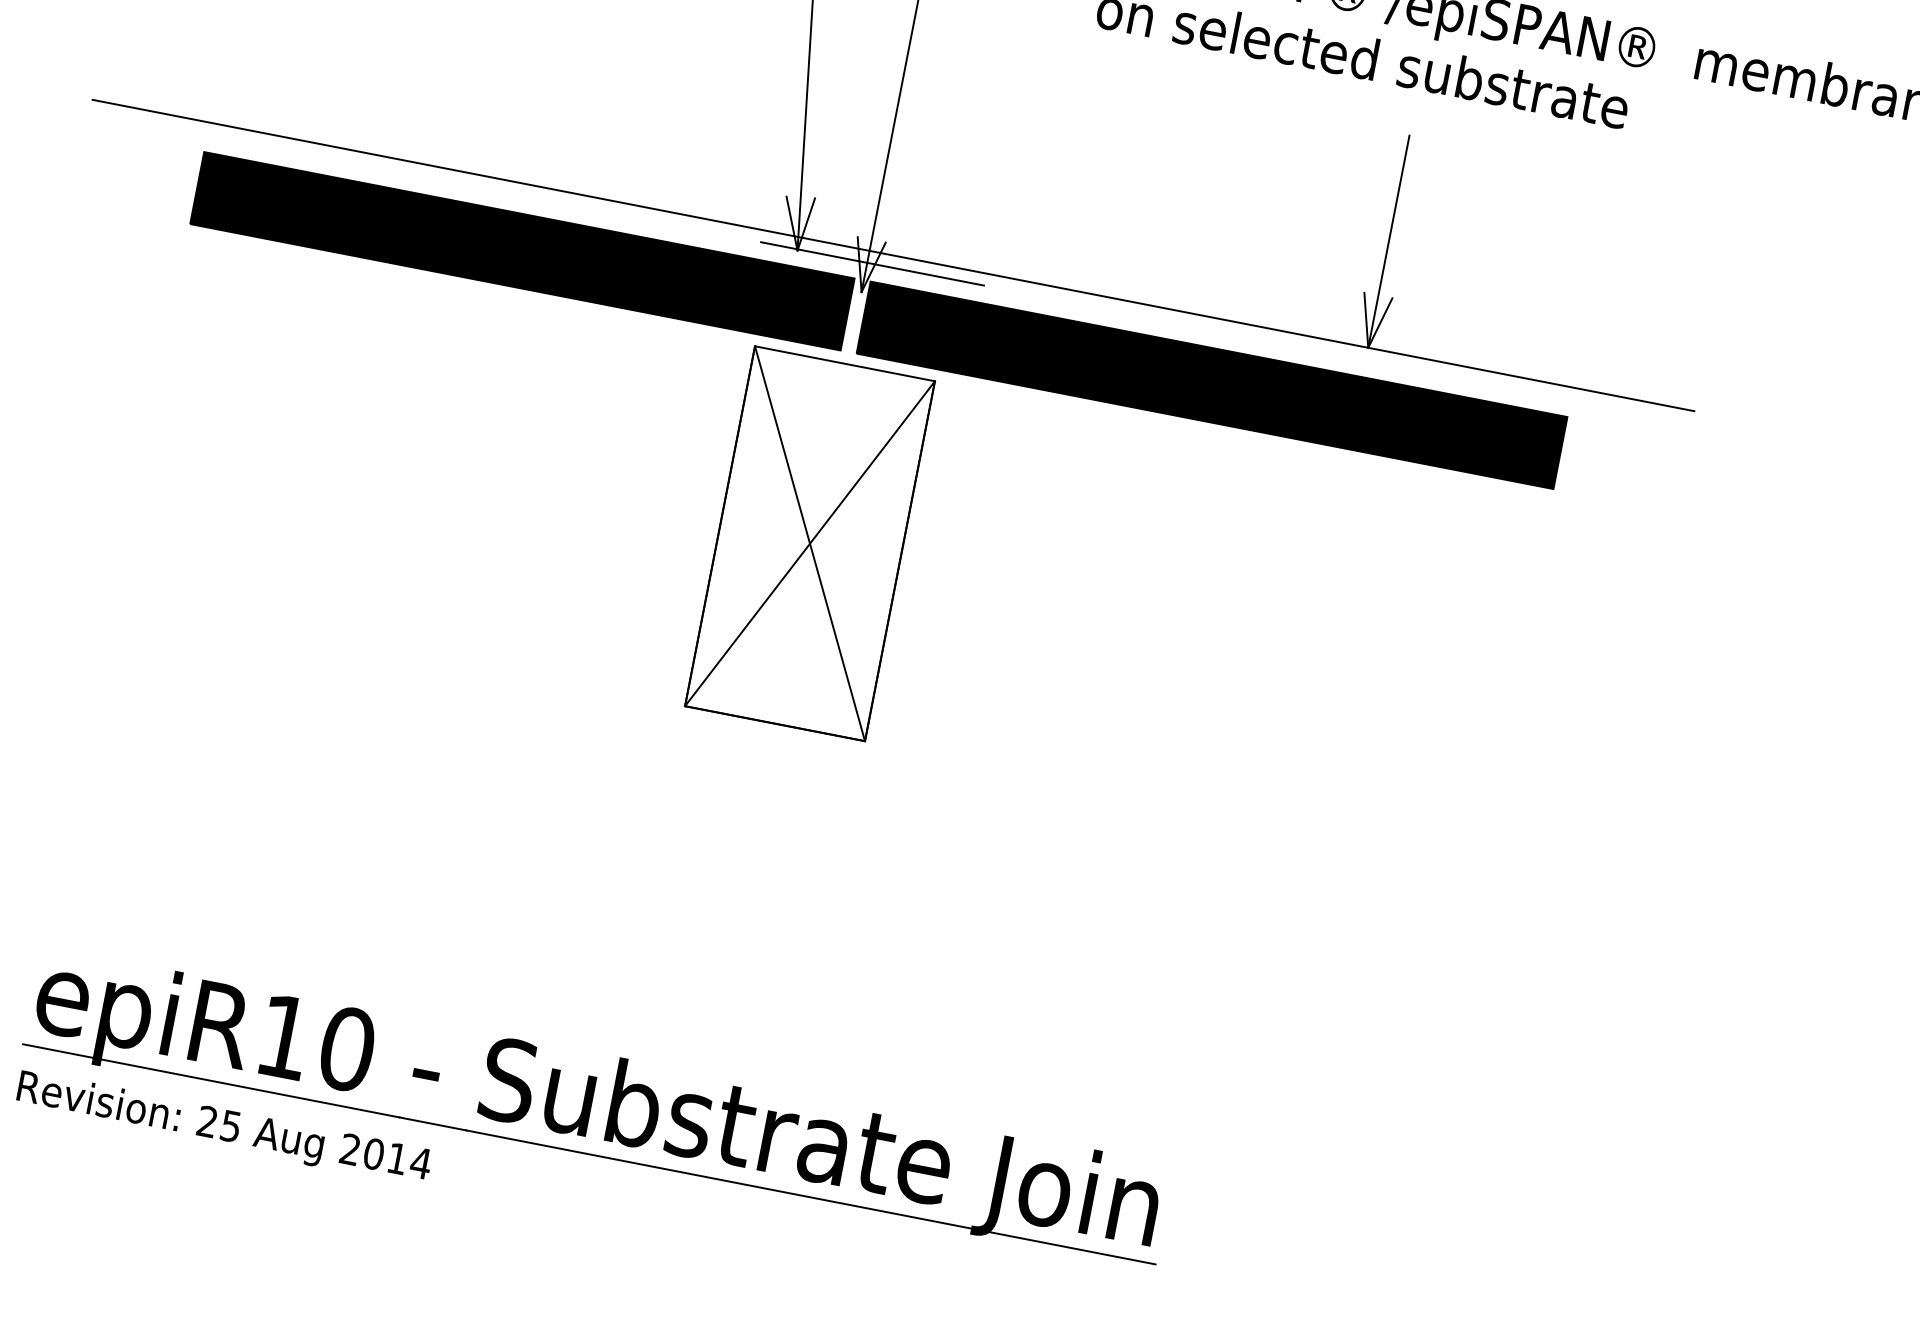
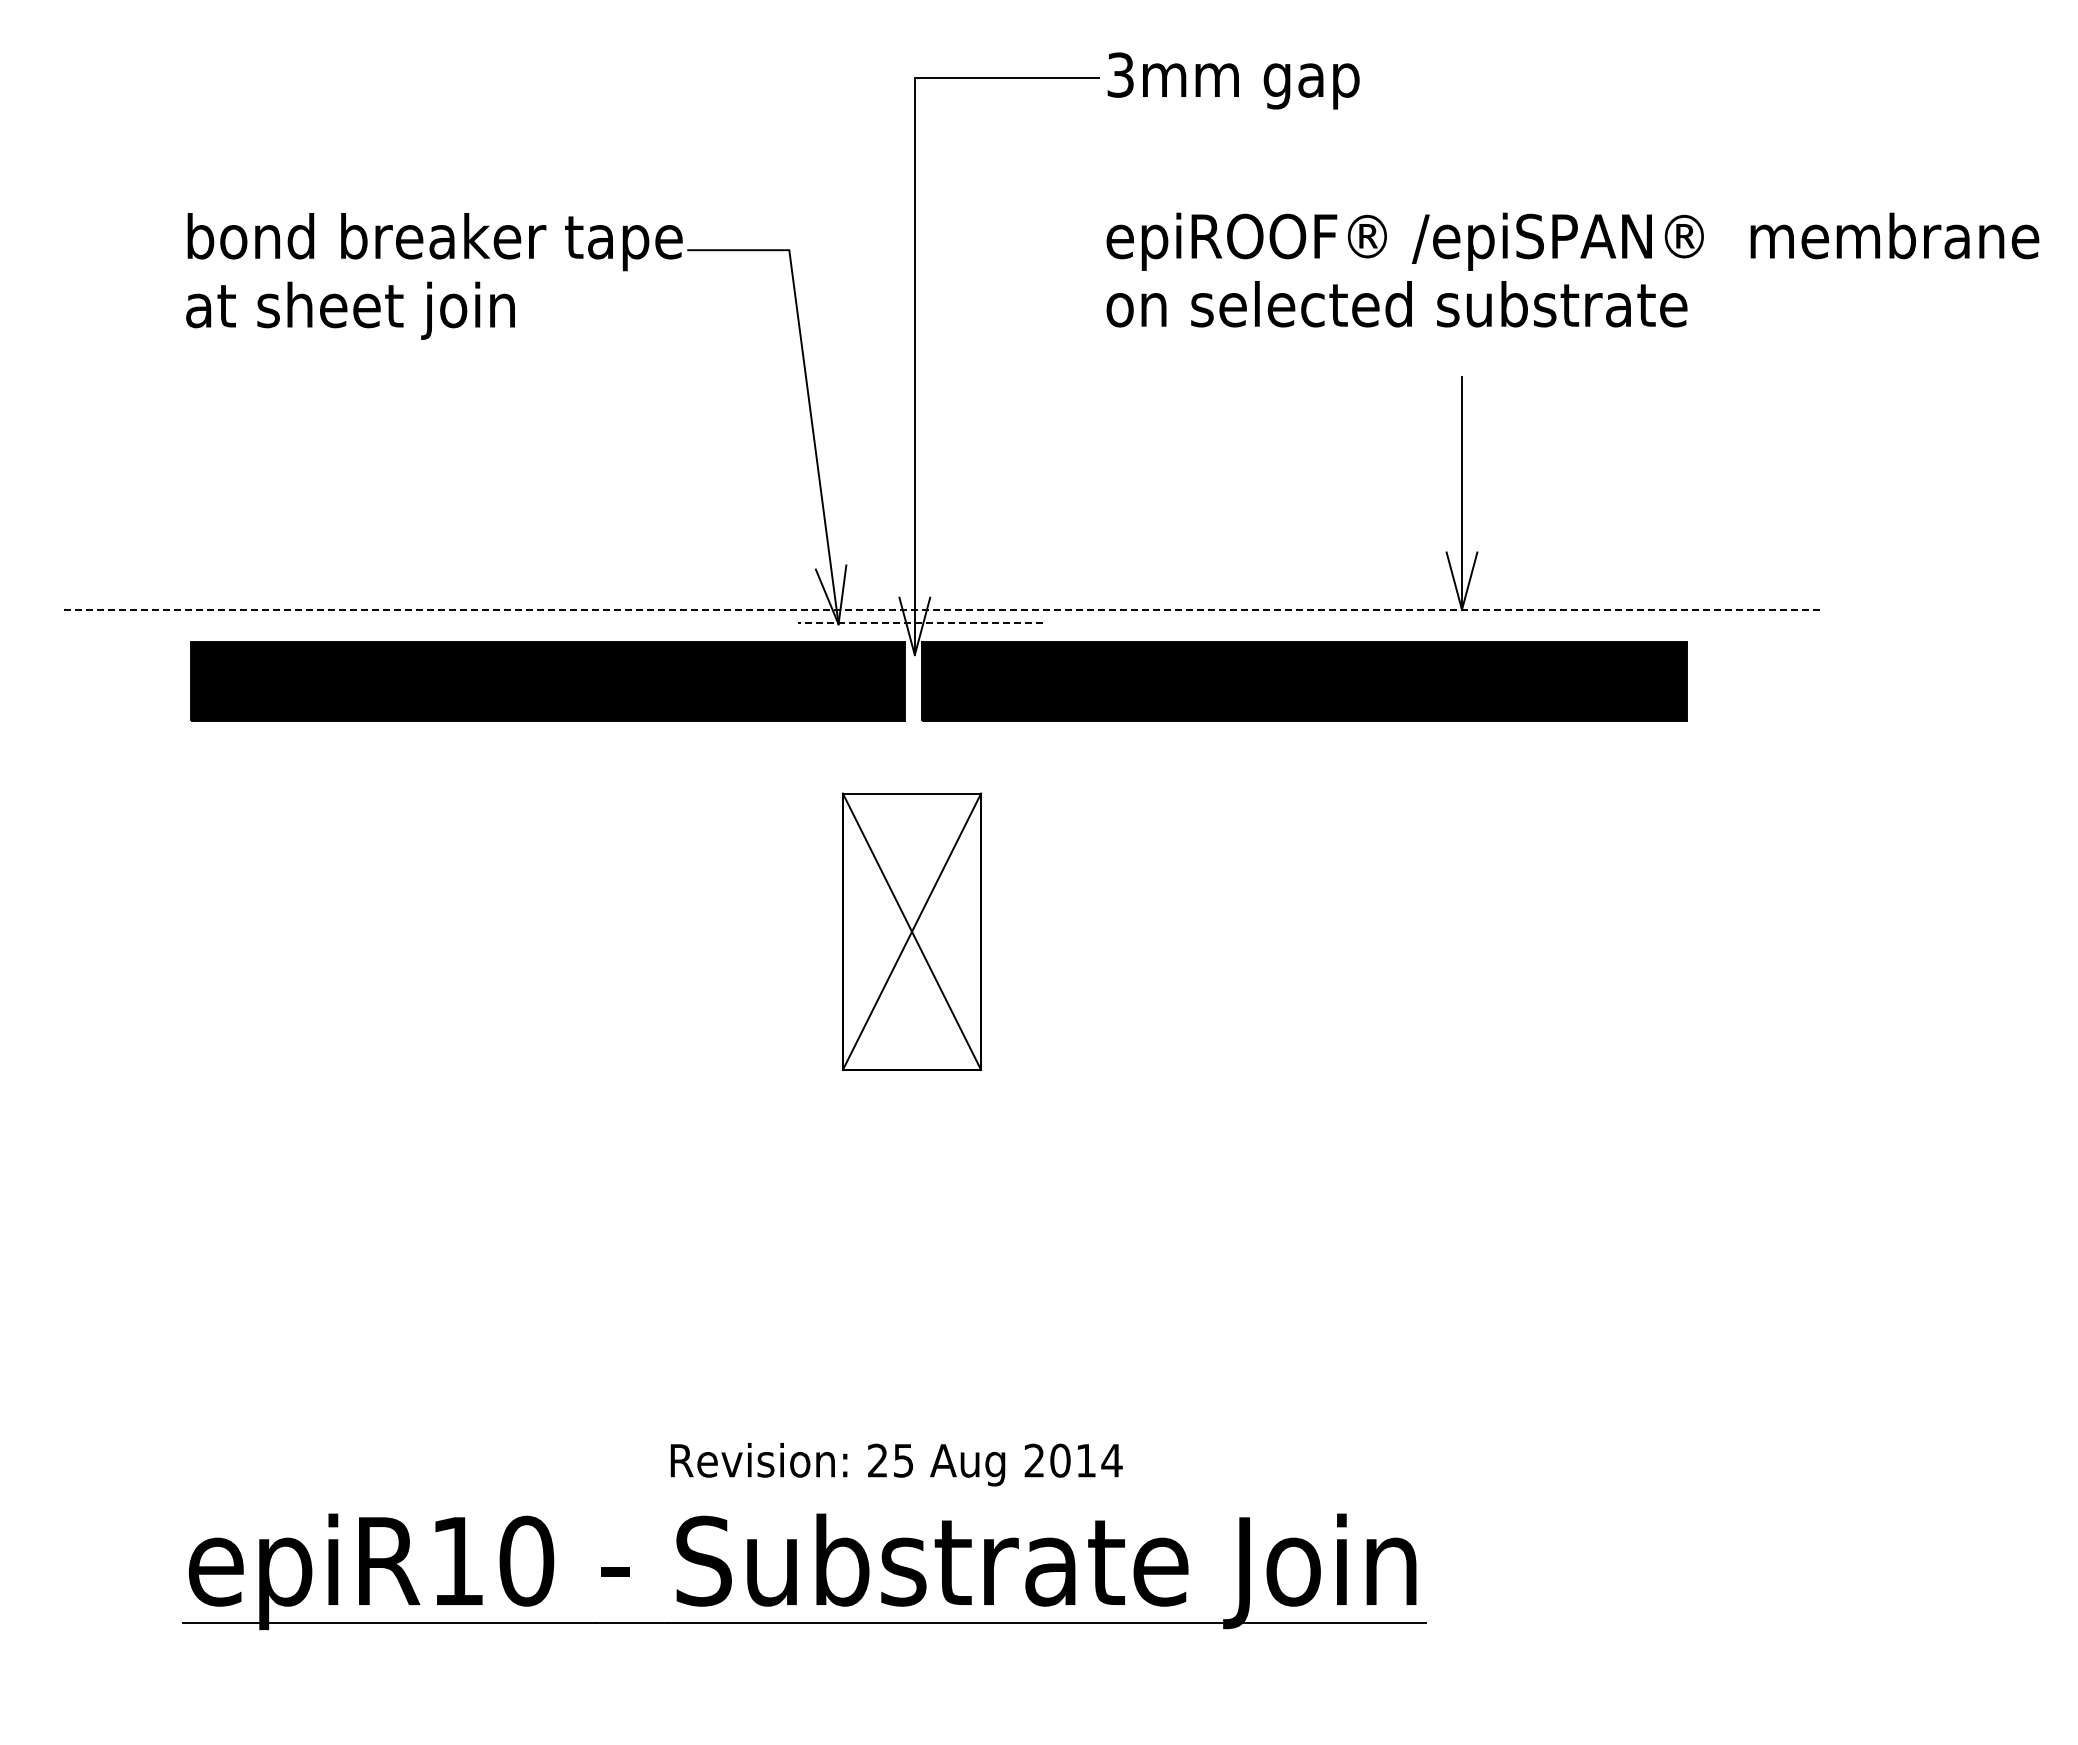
line: (893, 255) -> (941, 609), solid -> dashed
line: (872, 263) -> (920, 622), solid -> dashed
part: (809, 543) -> (911, 931), size x0.7
text: (223, 1128) -> (896, 1464), moved

